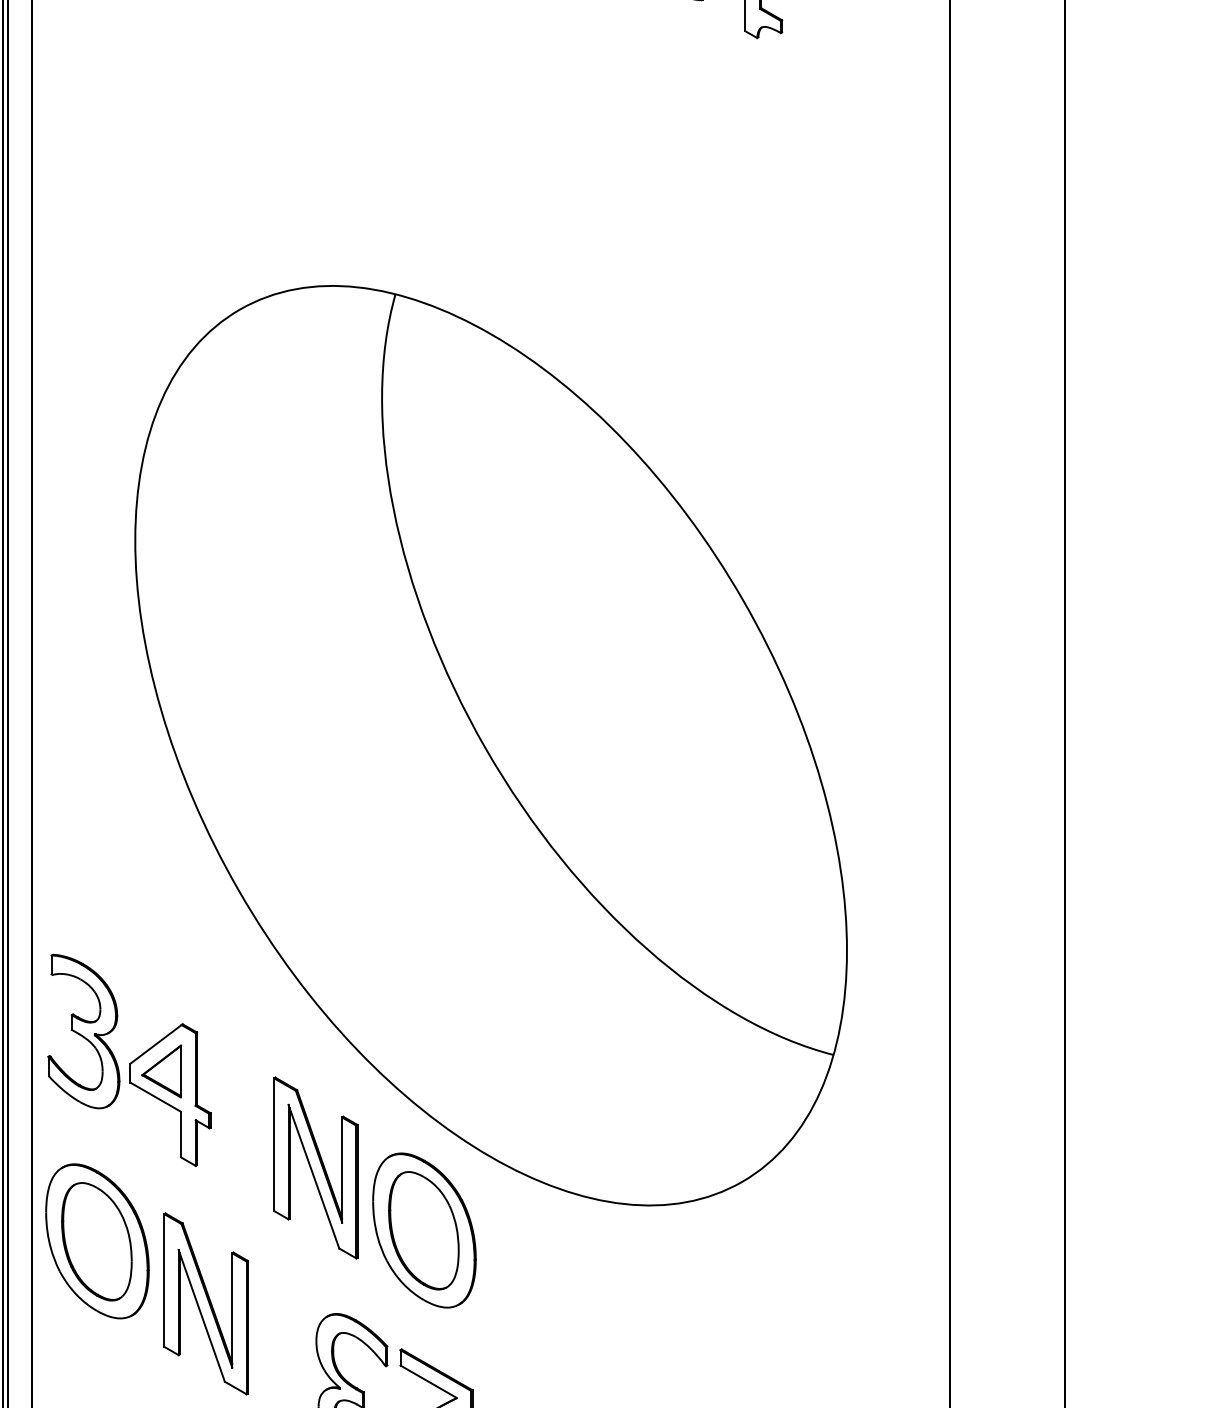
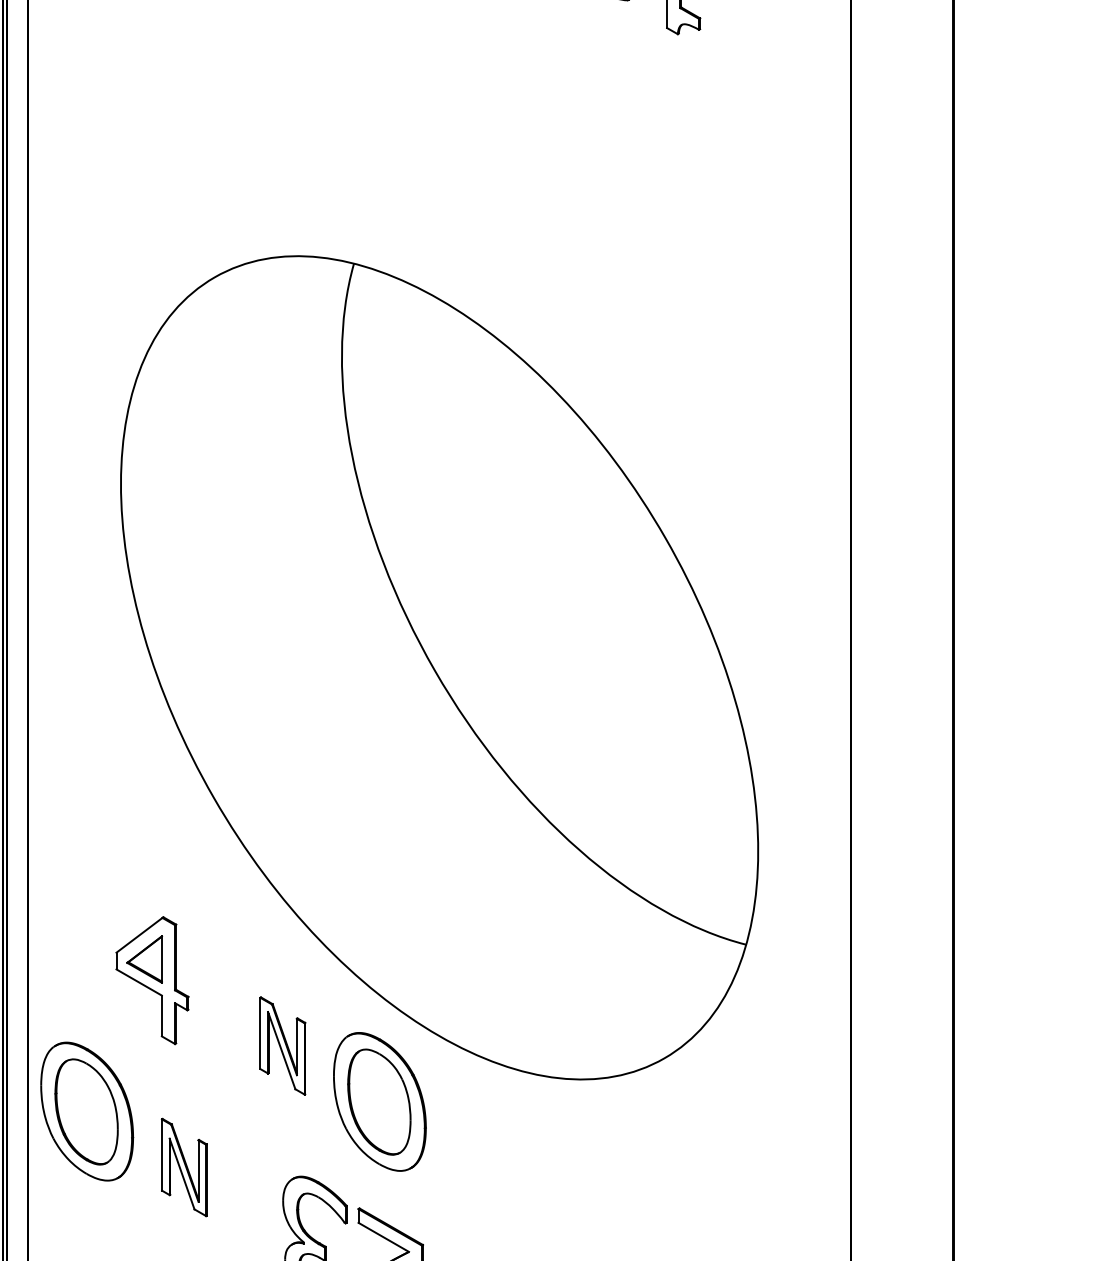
part: (83, 1031) -> (74, 923), removed
part: (315, 1167) -> (282, 1045), size x0.6
part: (206, 1303) -> (184, 1167), size x0.6

